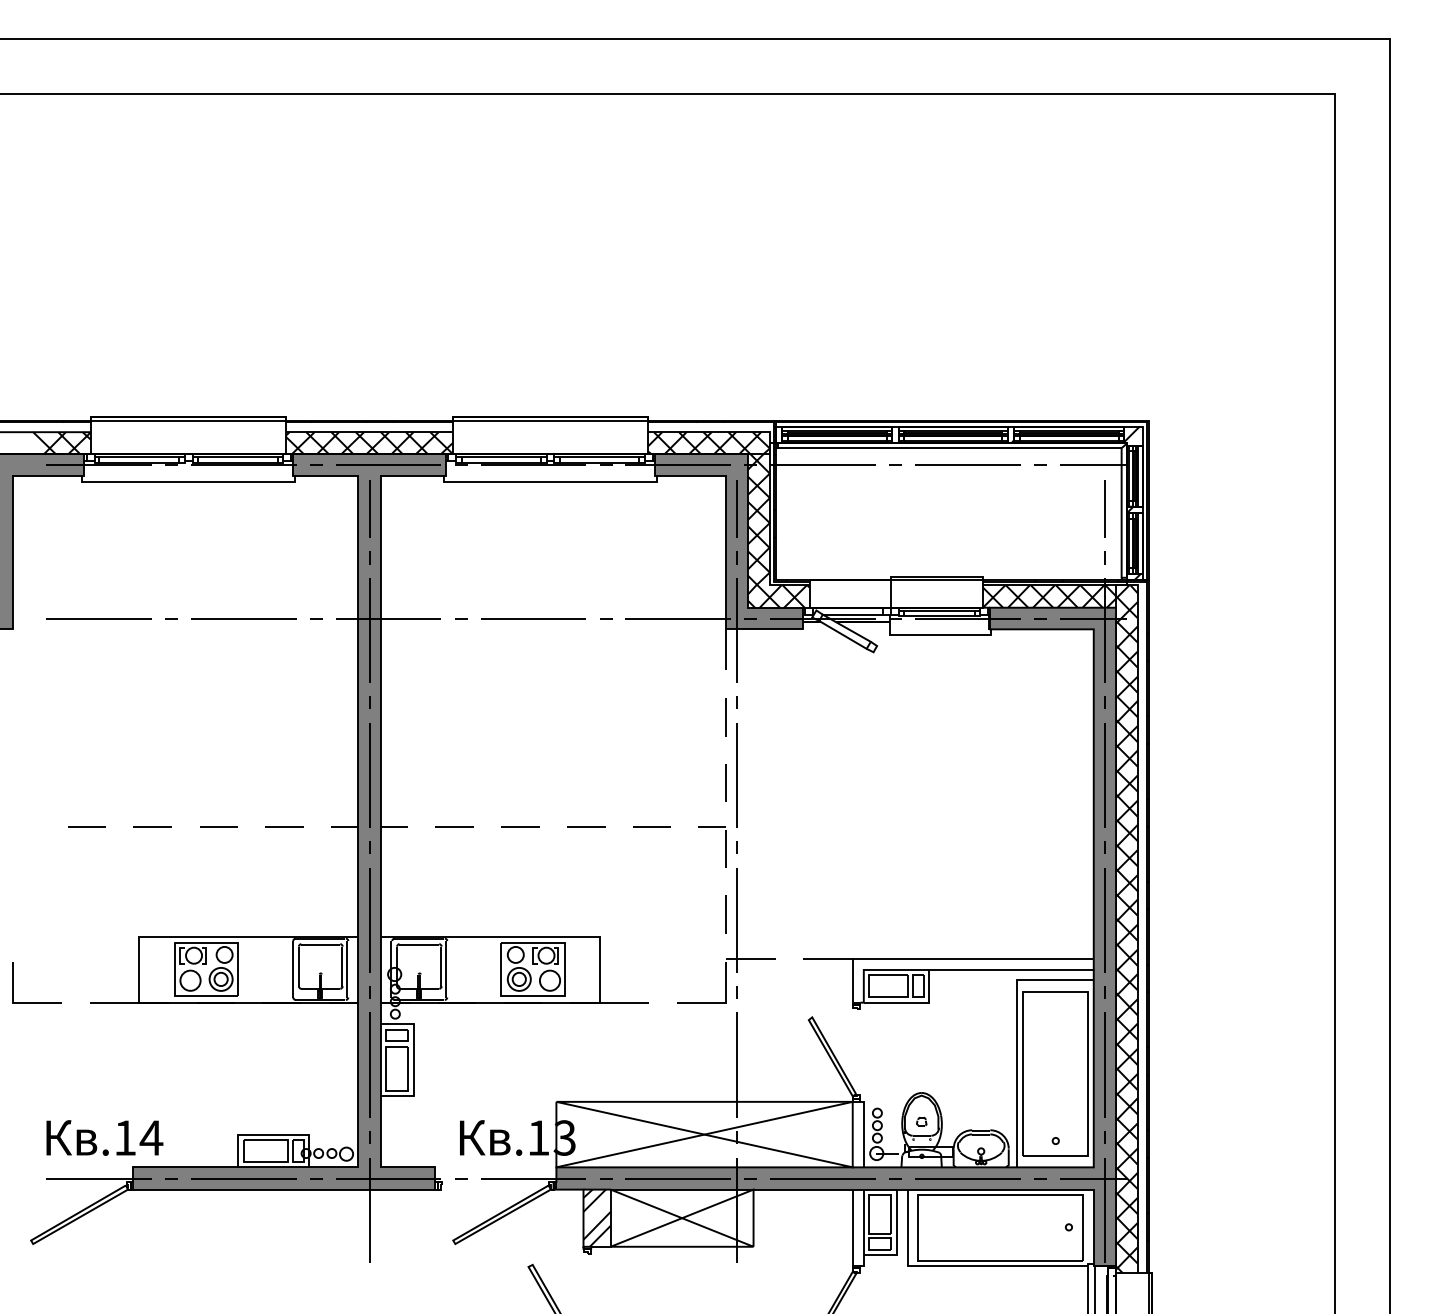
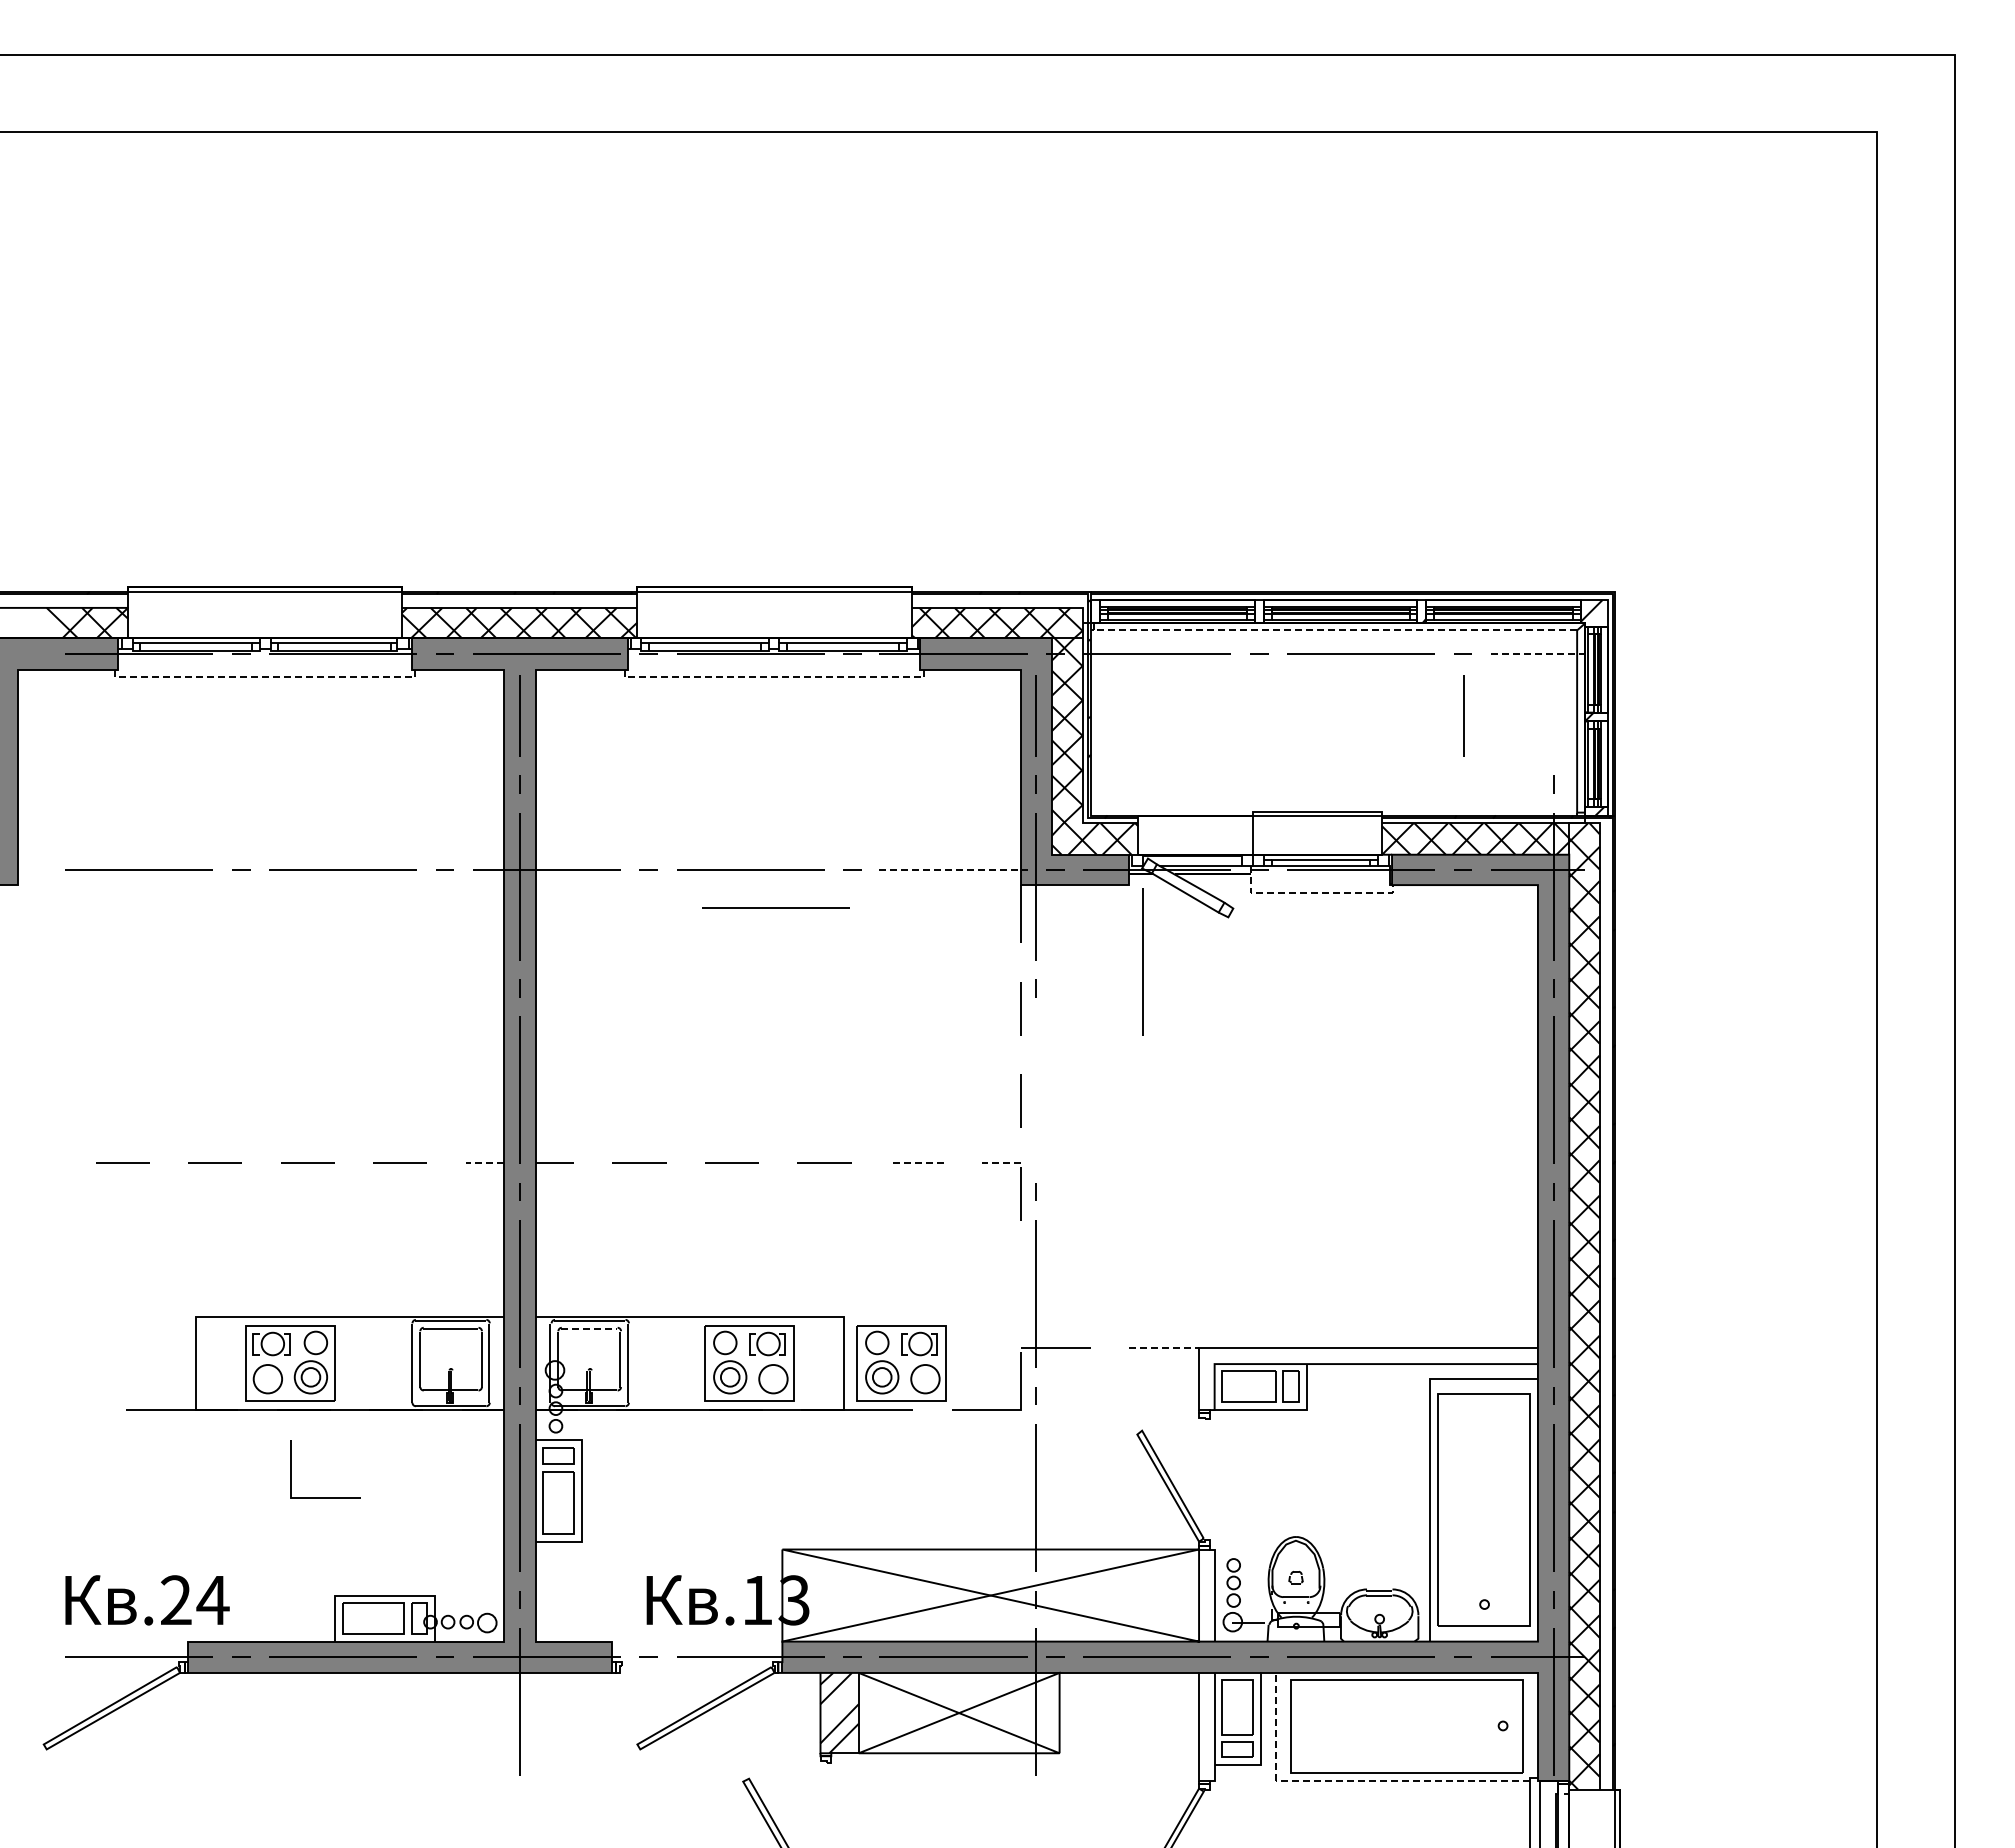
line: (946, 448) -> (1331, 630), solid -> dashed
line: (1094, 464) -> (1538, 653), solid -> dashed
line: (188, 481) -> (265, 677), solid -> dashed
line: (550, 481) -> (774, 677), solid -> dashed
line: (1104, 508) -> (1463, 715), moved
line: (678, 618) -> (953, 870), solid -> dashed
line: (933, 634) -> (1312, 892), solid -> dashed
line: (551, 645) -> (775, 907), added
line: (736, 774) -> (1142, 961), moved
line: (344, 827) -> (484, 1163), solid -> dashed
line: (652, 827) -> (917, 1163), solid -> dashed
line: (712, 827) -> (1001, 1163), solid -> dashed
line: (725, 914) -> (1020, 1285), removed
line: (418, 944) -> (588, 1328), solid -> dashed
line: (828, 958) -> (1164, 1348), solid -> dashed
part: (641, 969) -> (901, 1363), added
line: (37, 1002) -> (325, 1497), moved
text: (125, 1137) -> (176, 1599), .14 -> .24
line: (959, 1266) -> (1348, 1780), solid -> dashed

